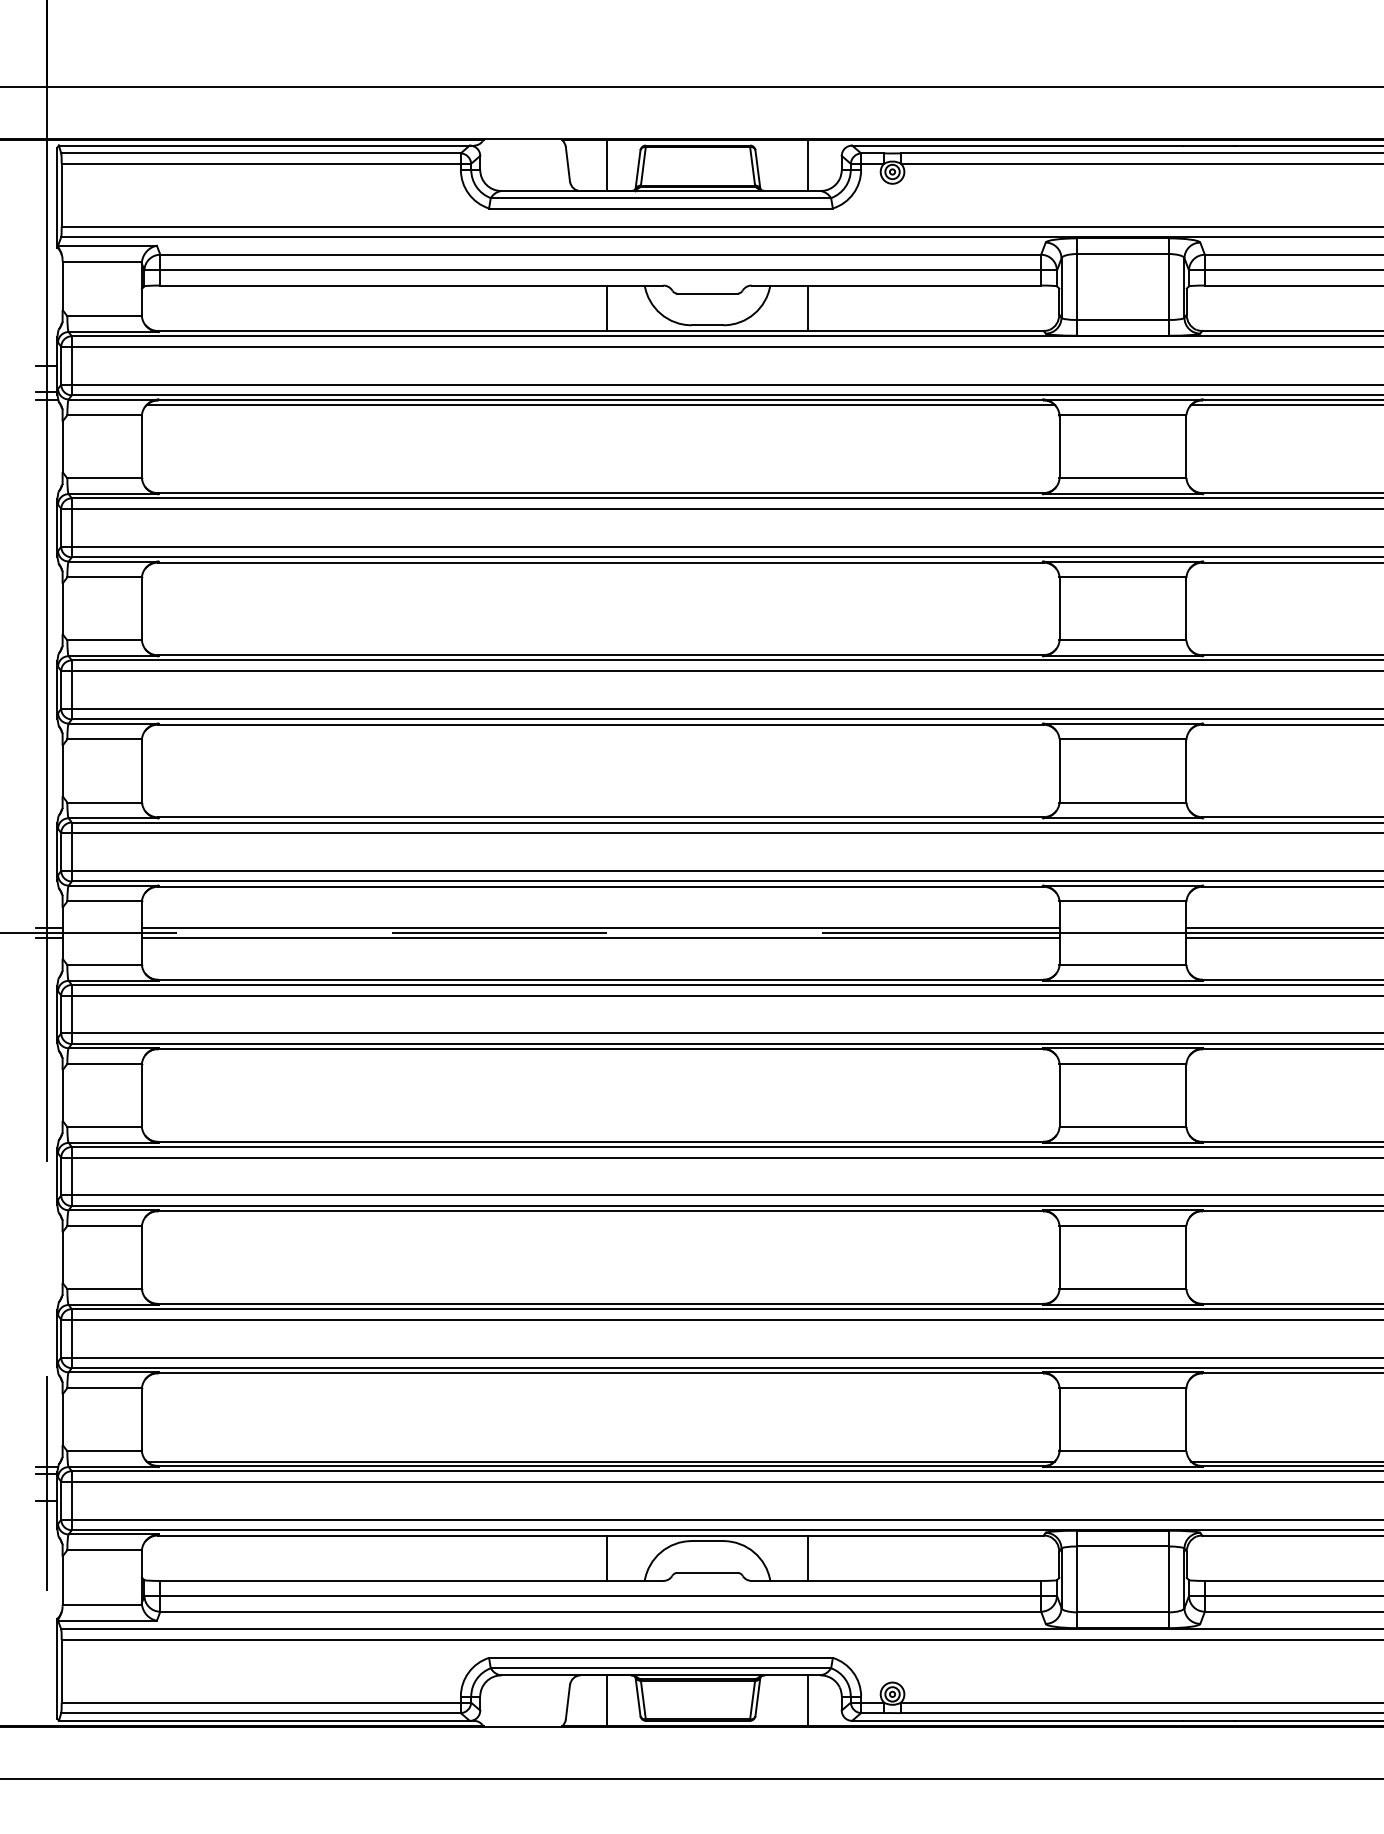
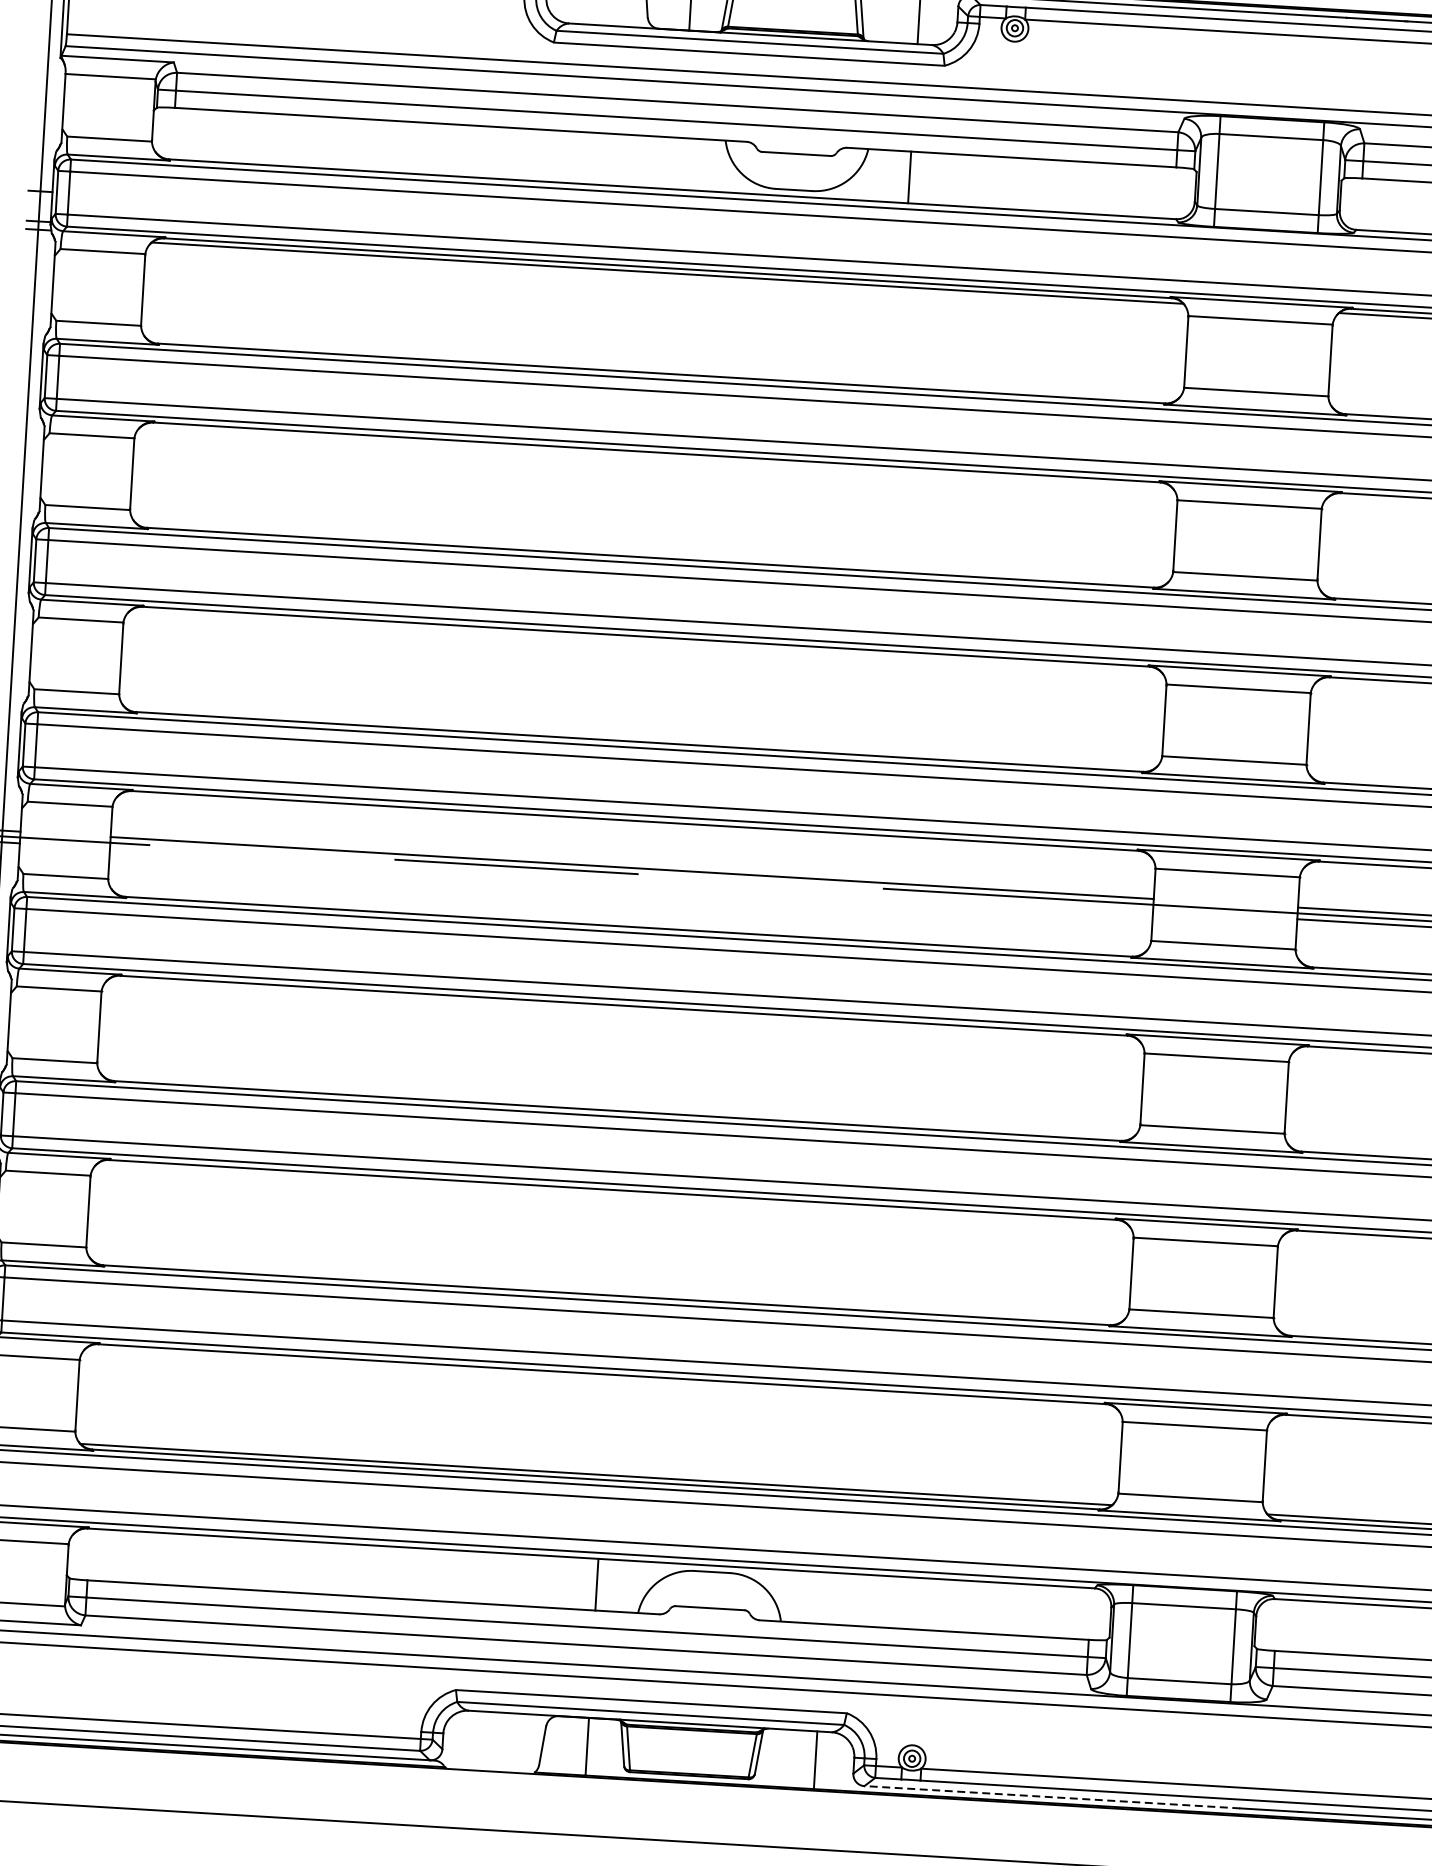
line: (607, 308) -> (681, 164), removed
line: (600, 938) -> (631, 879), removed
line: (807, 1557) -> (824, 1597), removed
line: (1016, 1720) -> (1051, 1796), solid -> dashed

